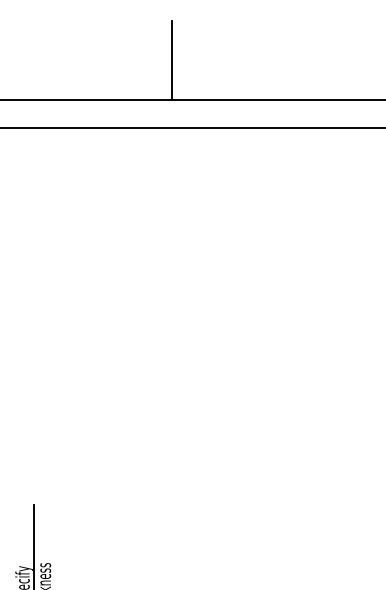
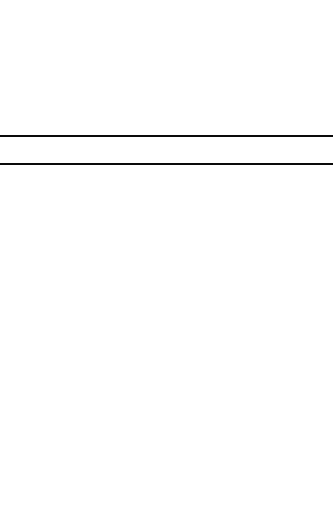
line: (171, 60) -> (90, 96), removed

